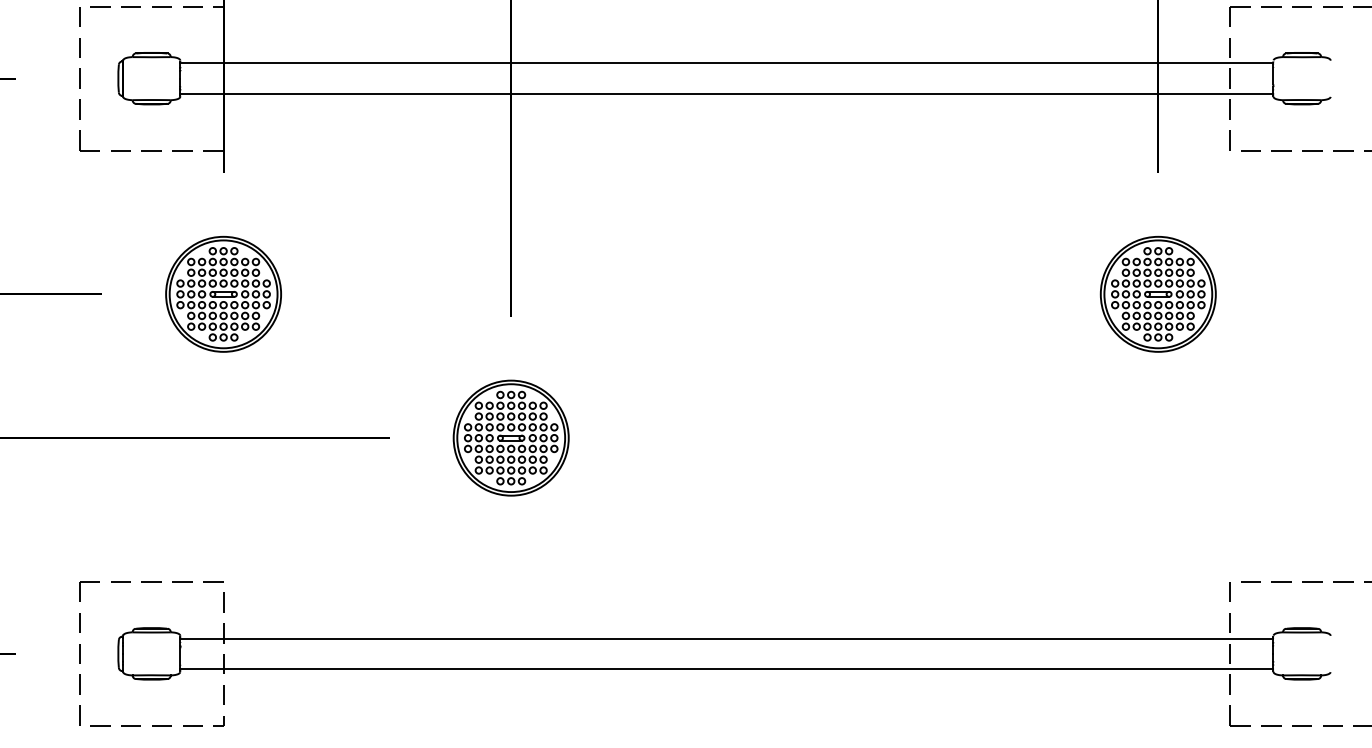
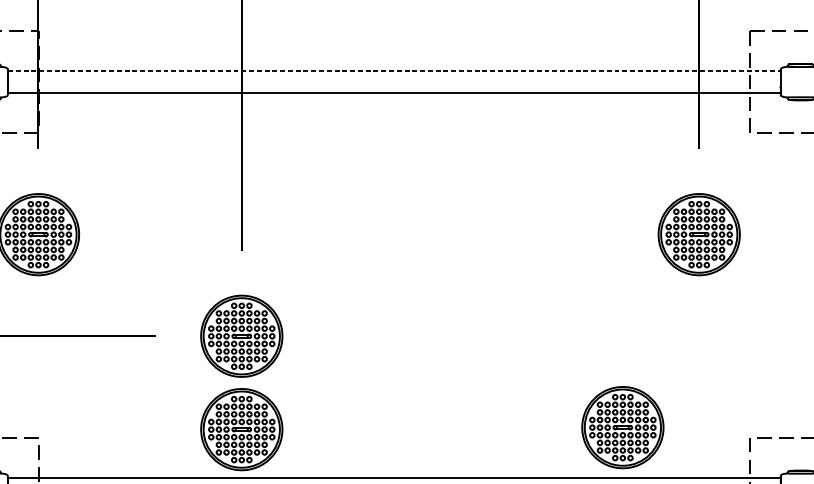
line: (727, 63) -> (394, 71), solid -> dashed
part: (1049, 566) -> (622, 427), added
part: (510, 569) -> (241, 429), added

